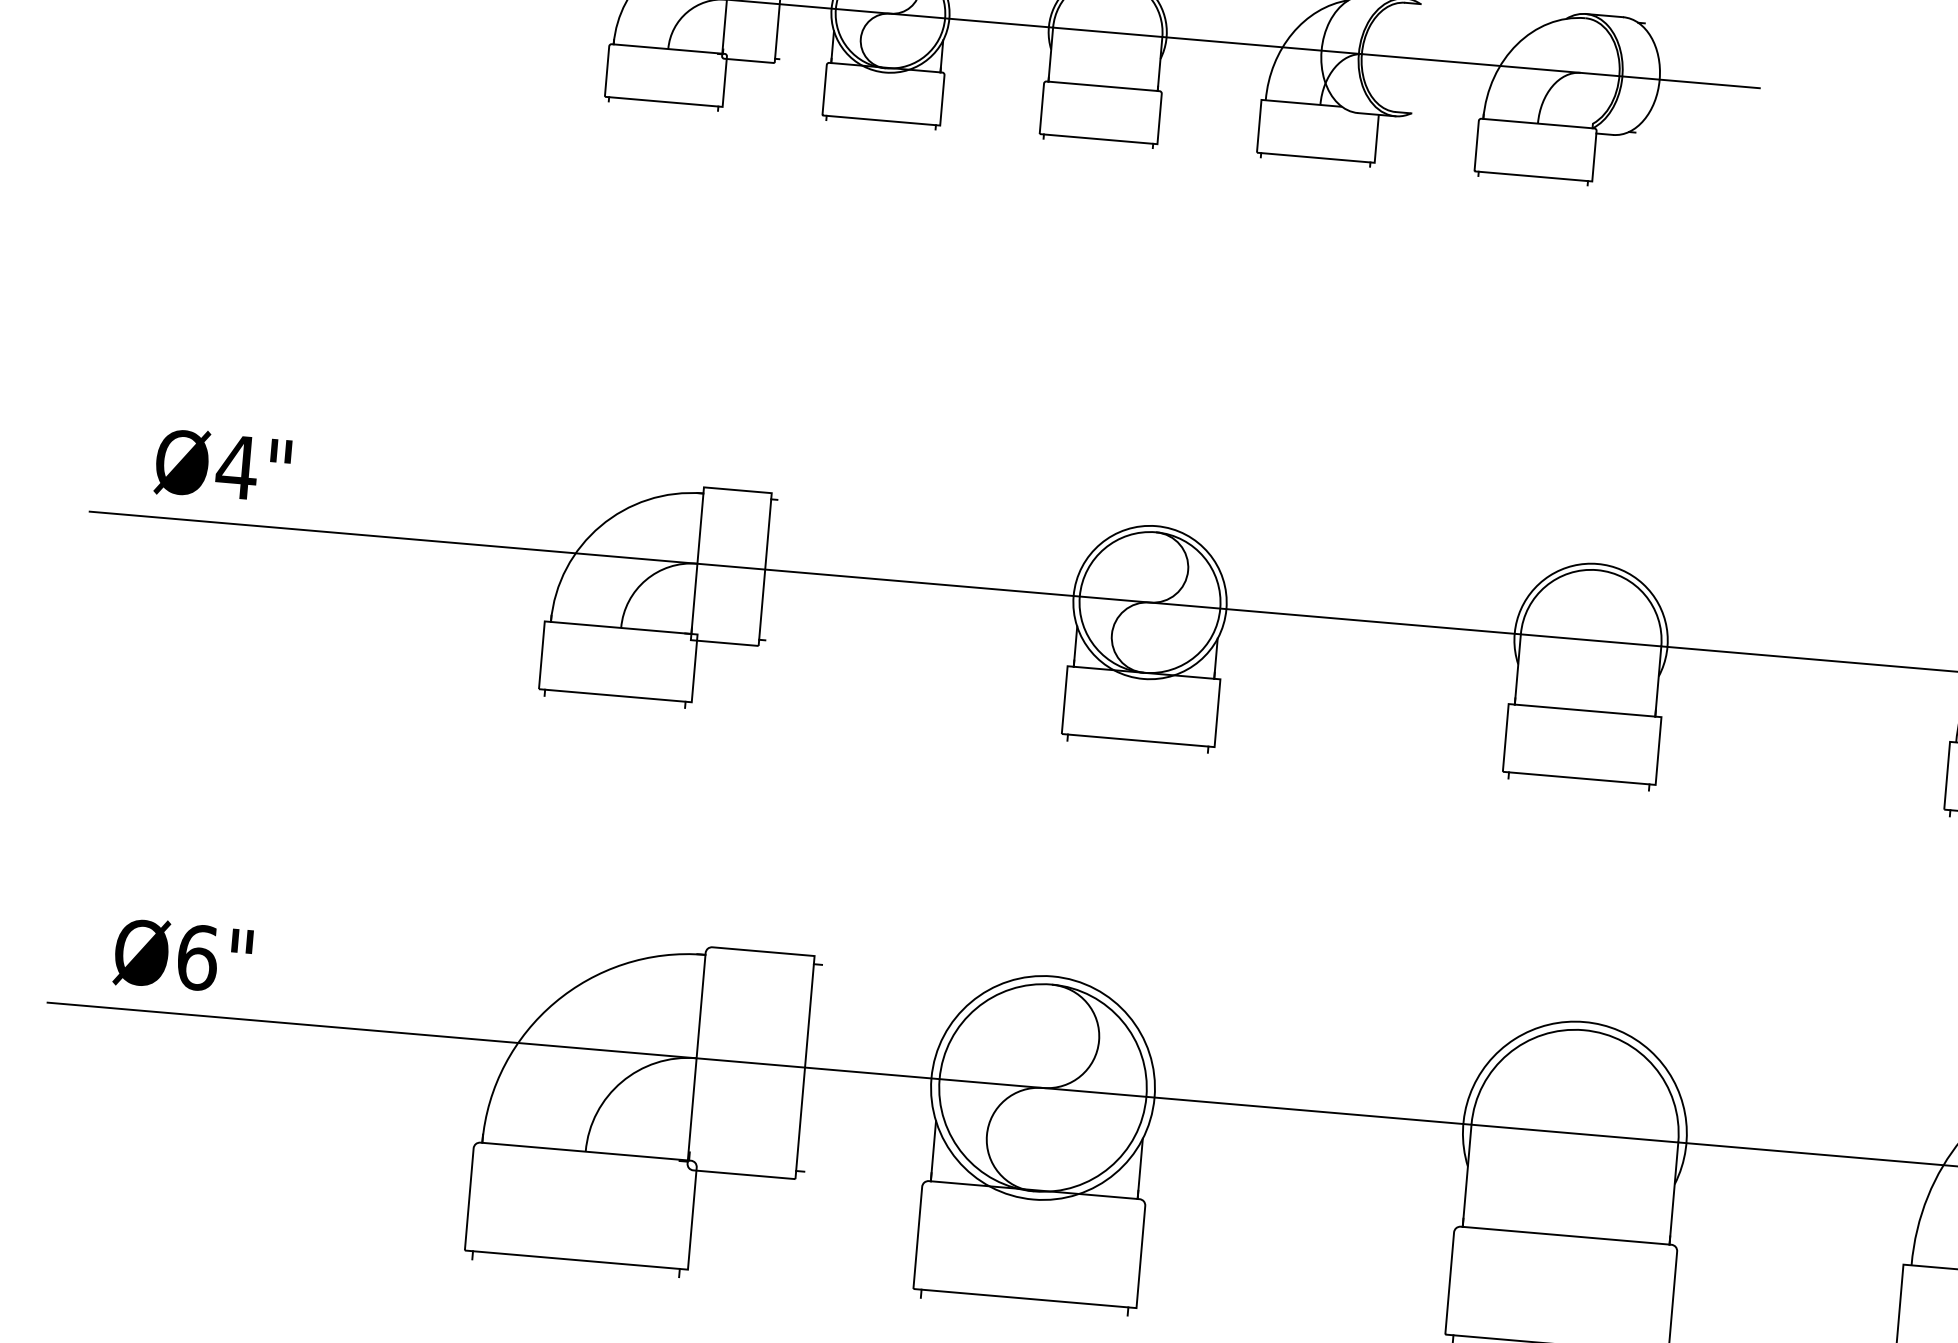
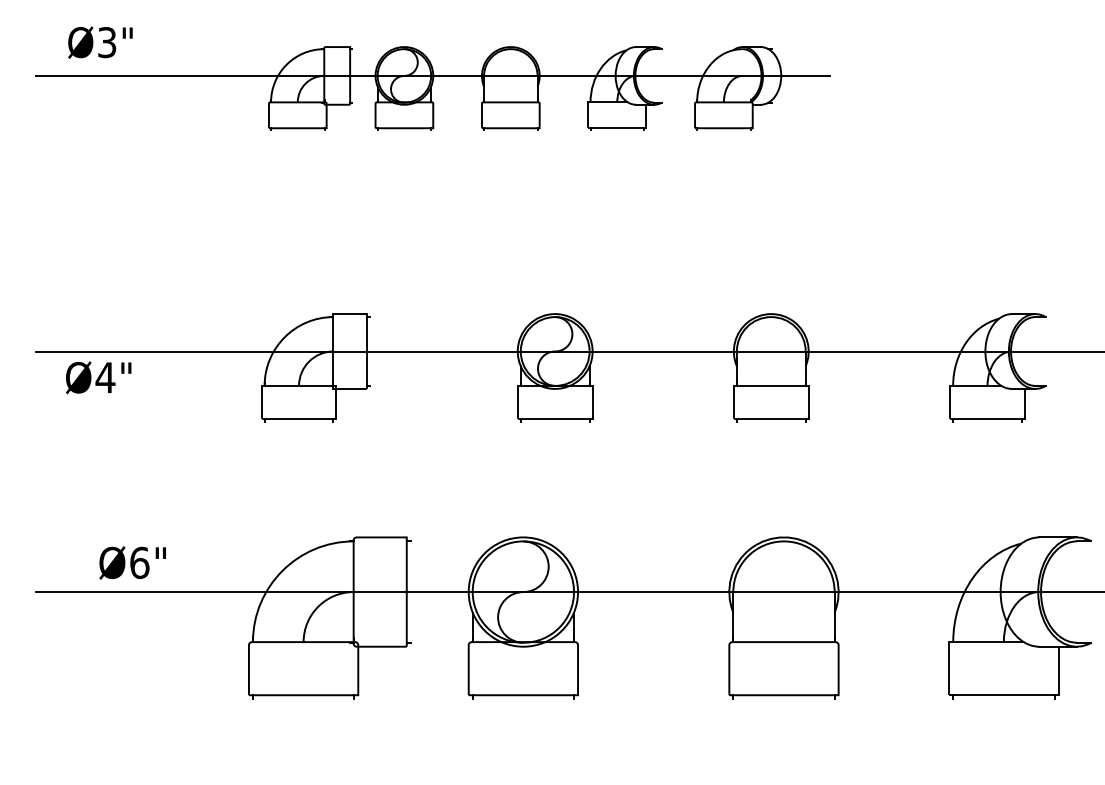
text: (222, 465) -> (98, 377), moved
text: (182, 955) -> (132, 562), moved

